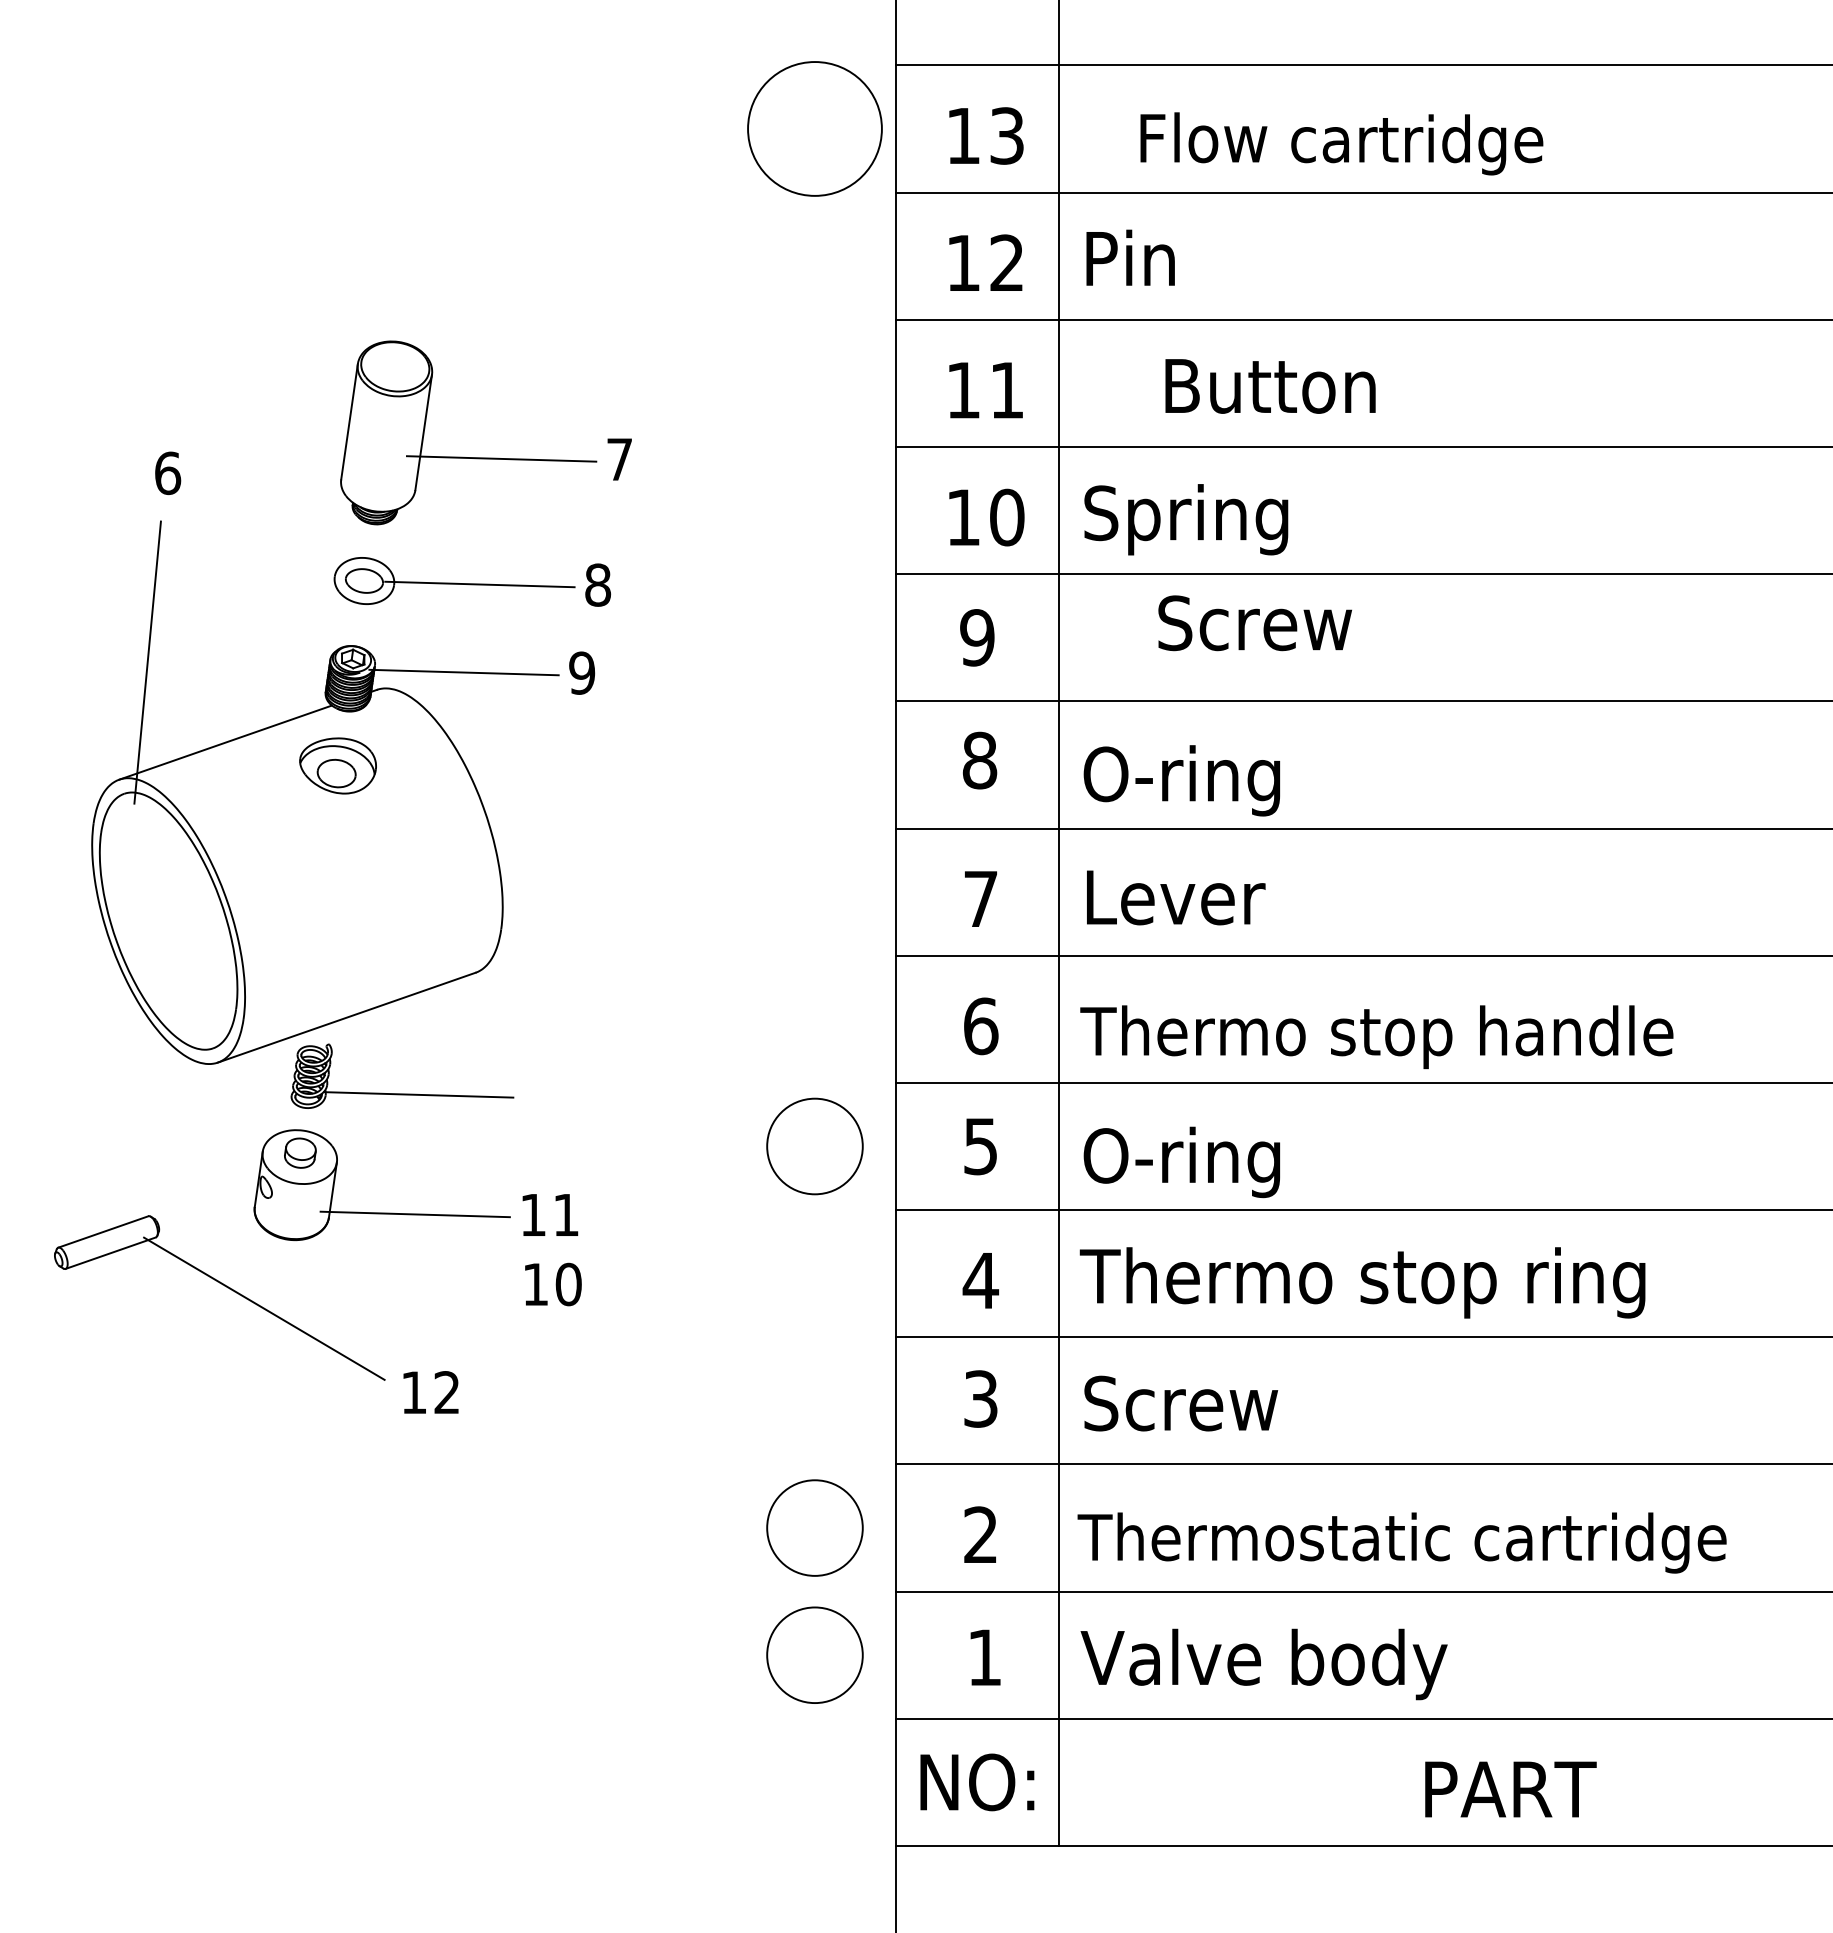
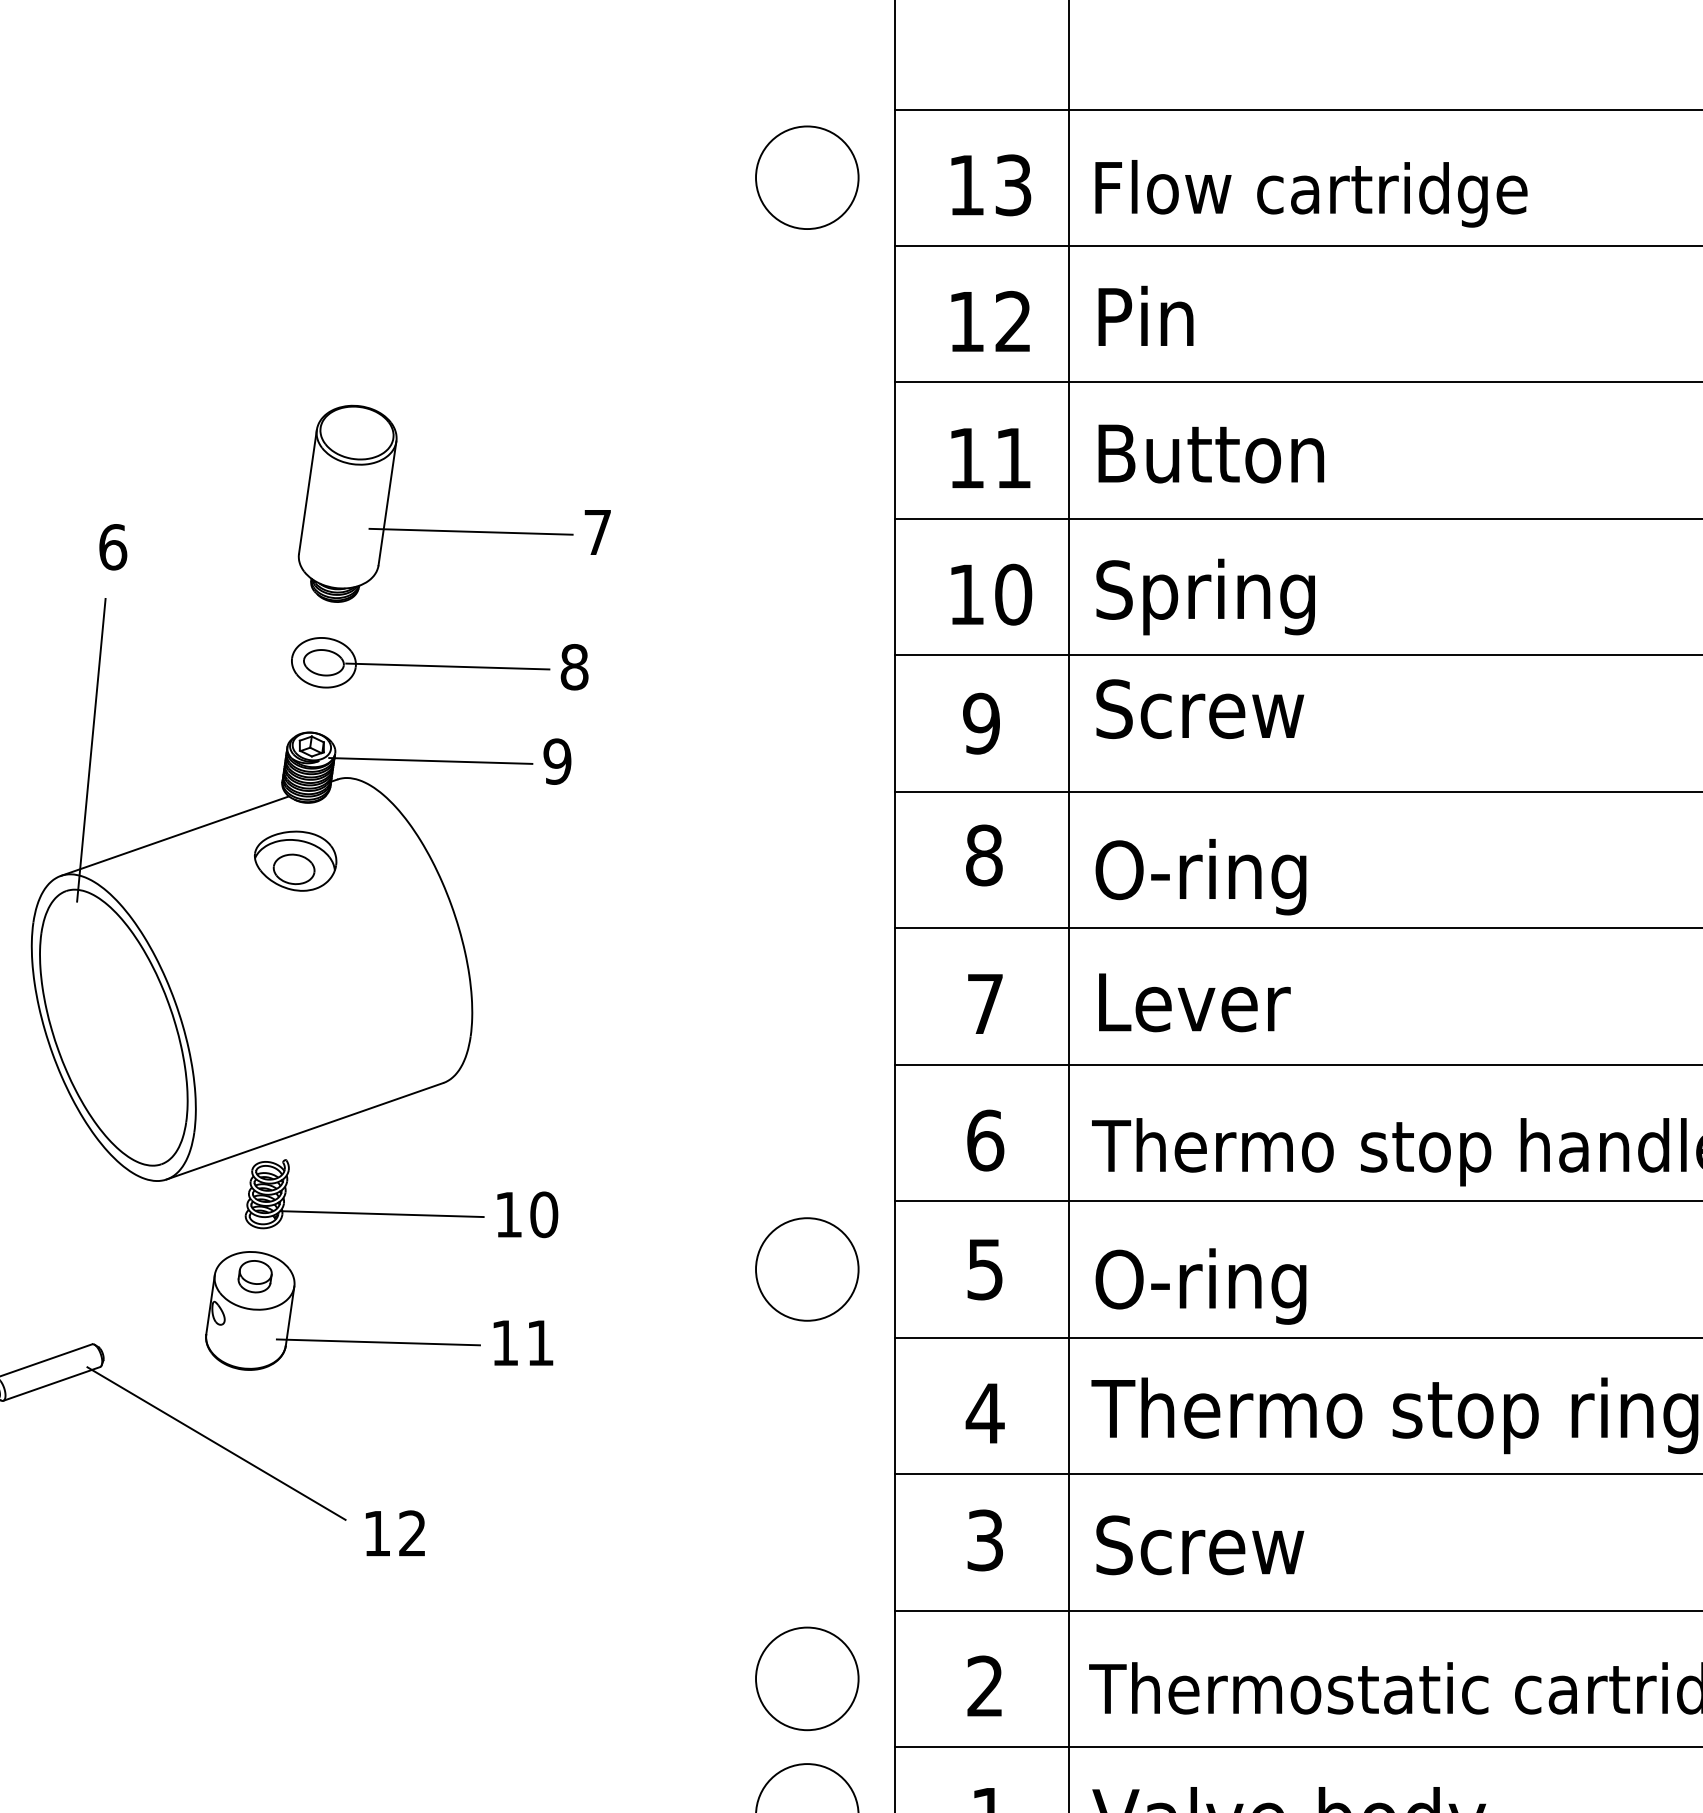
circle: (814, 128) -> (806, 177), size x0.71
text: (1341, 143) -> (1311, 193), moved
text: (1270, 386) -> (1211, 454), moved
text: (1254, 623) -> (1199, 709), moved
text: (553, 1284) -> (527, 1214), moved

